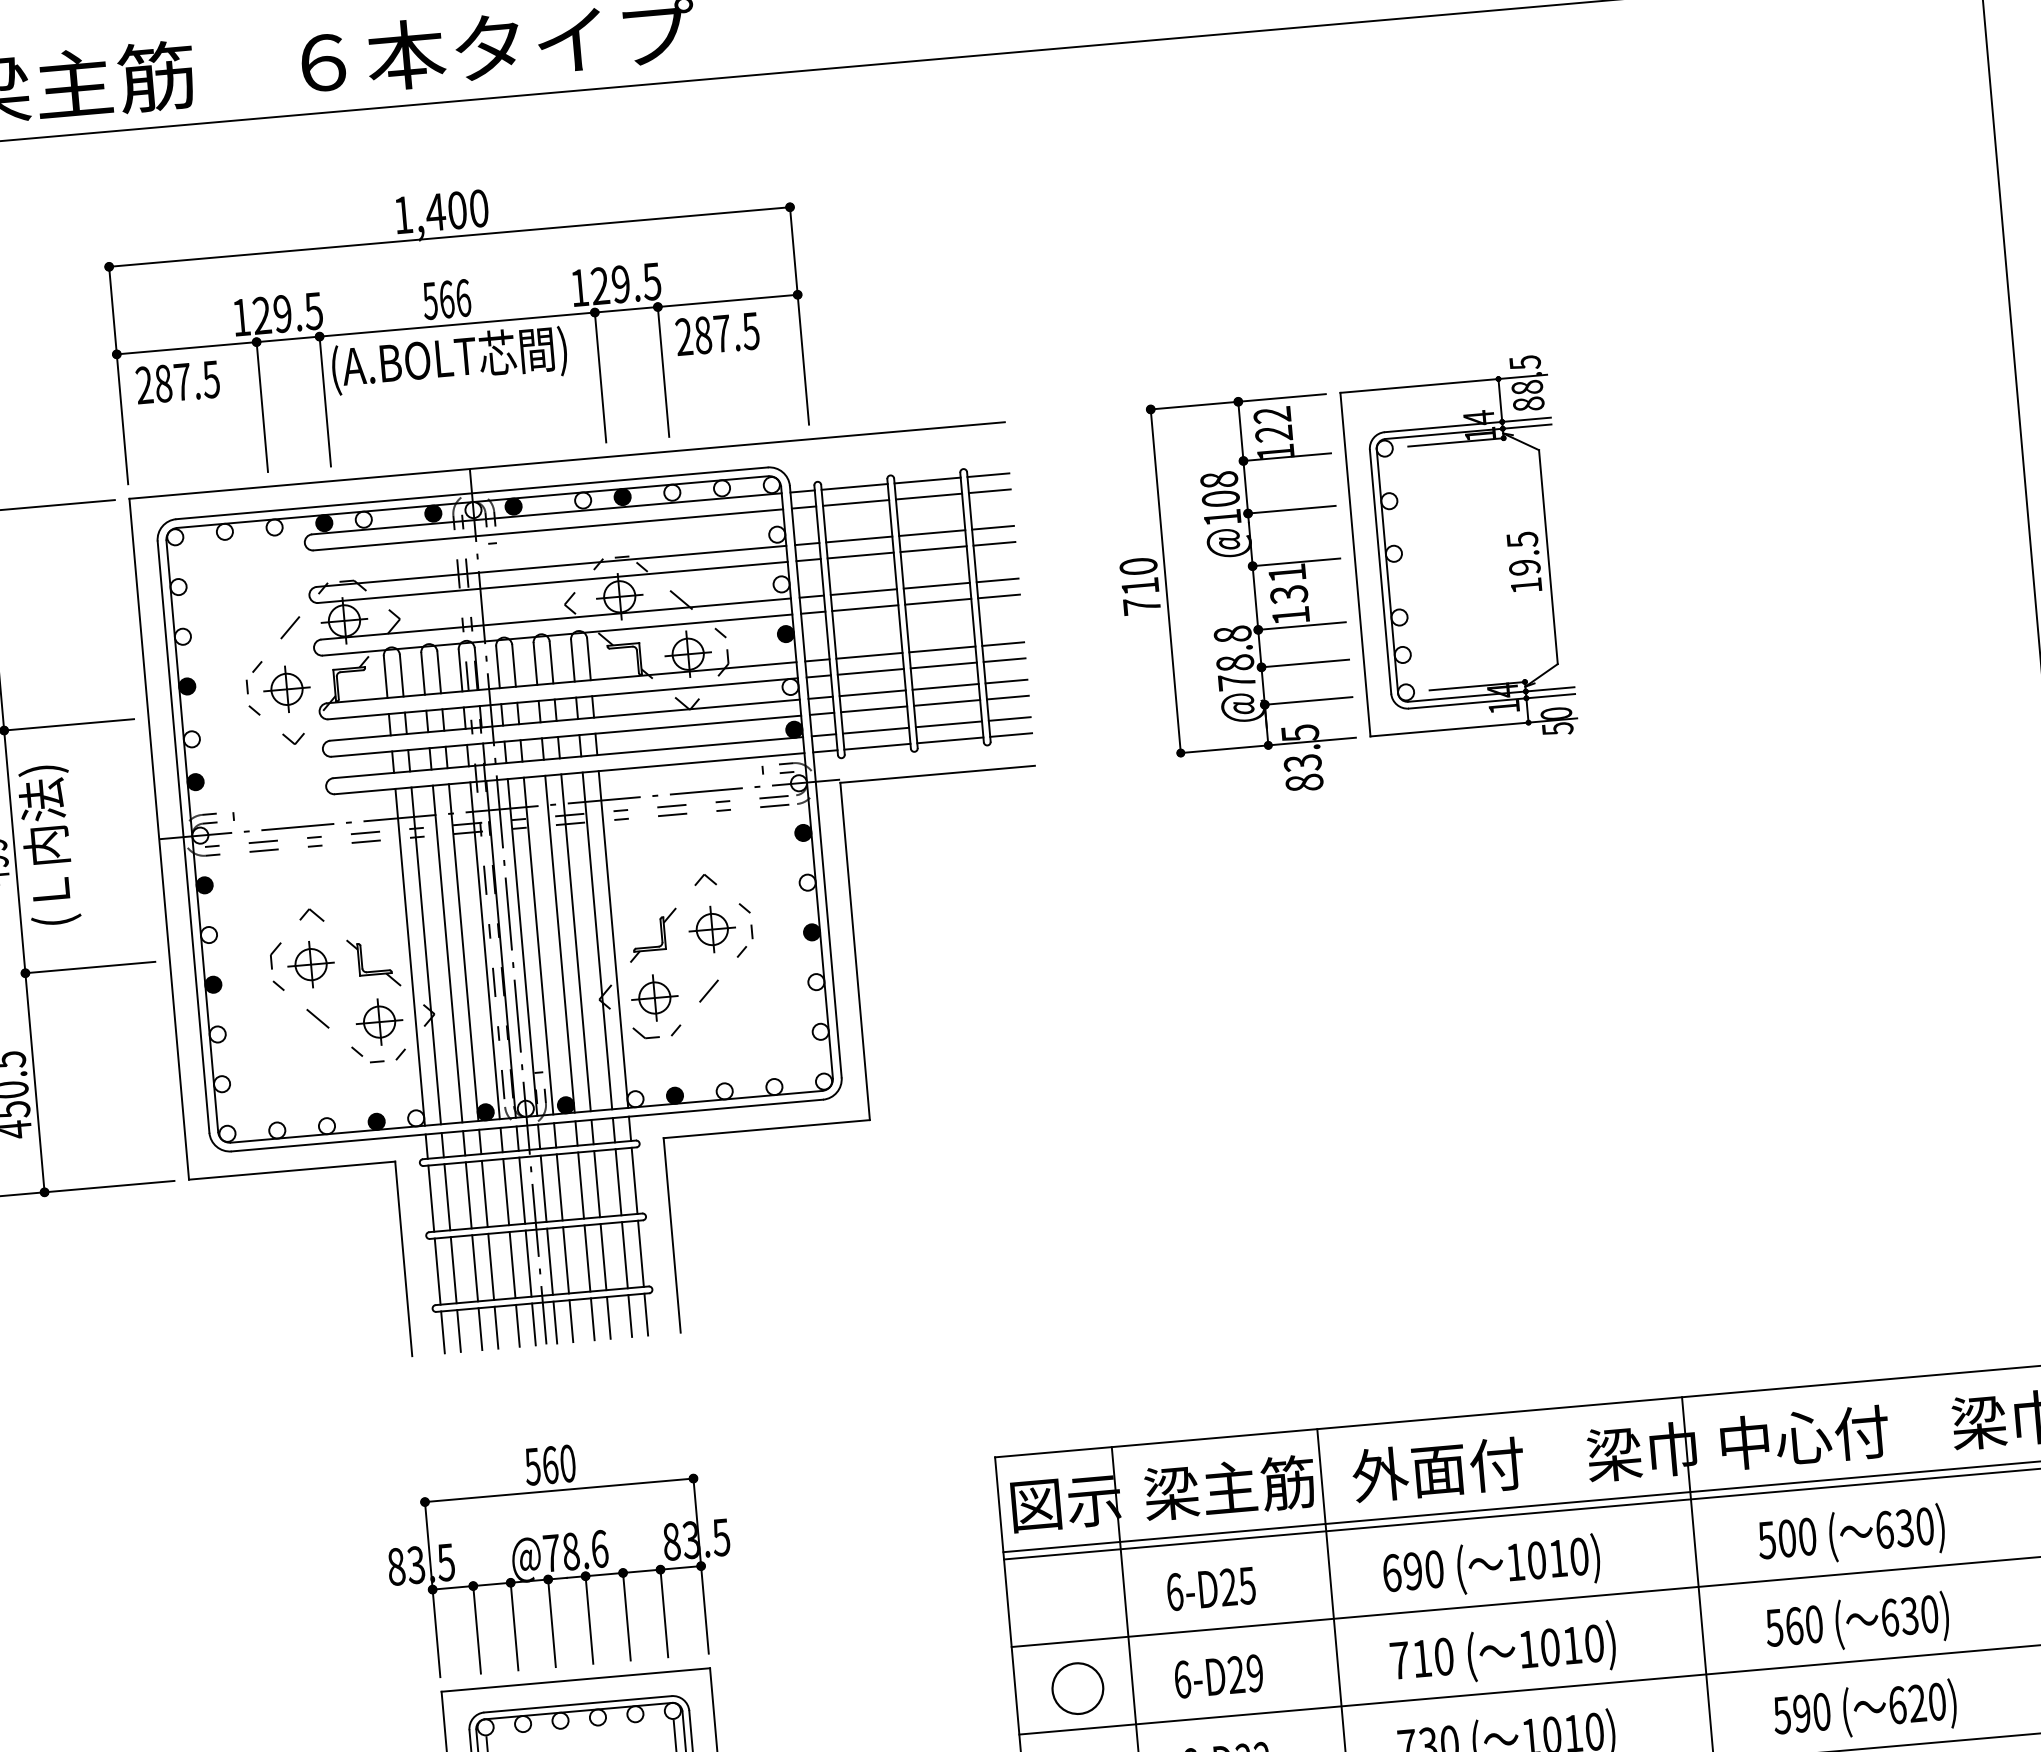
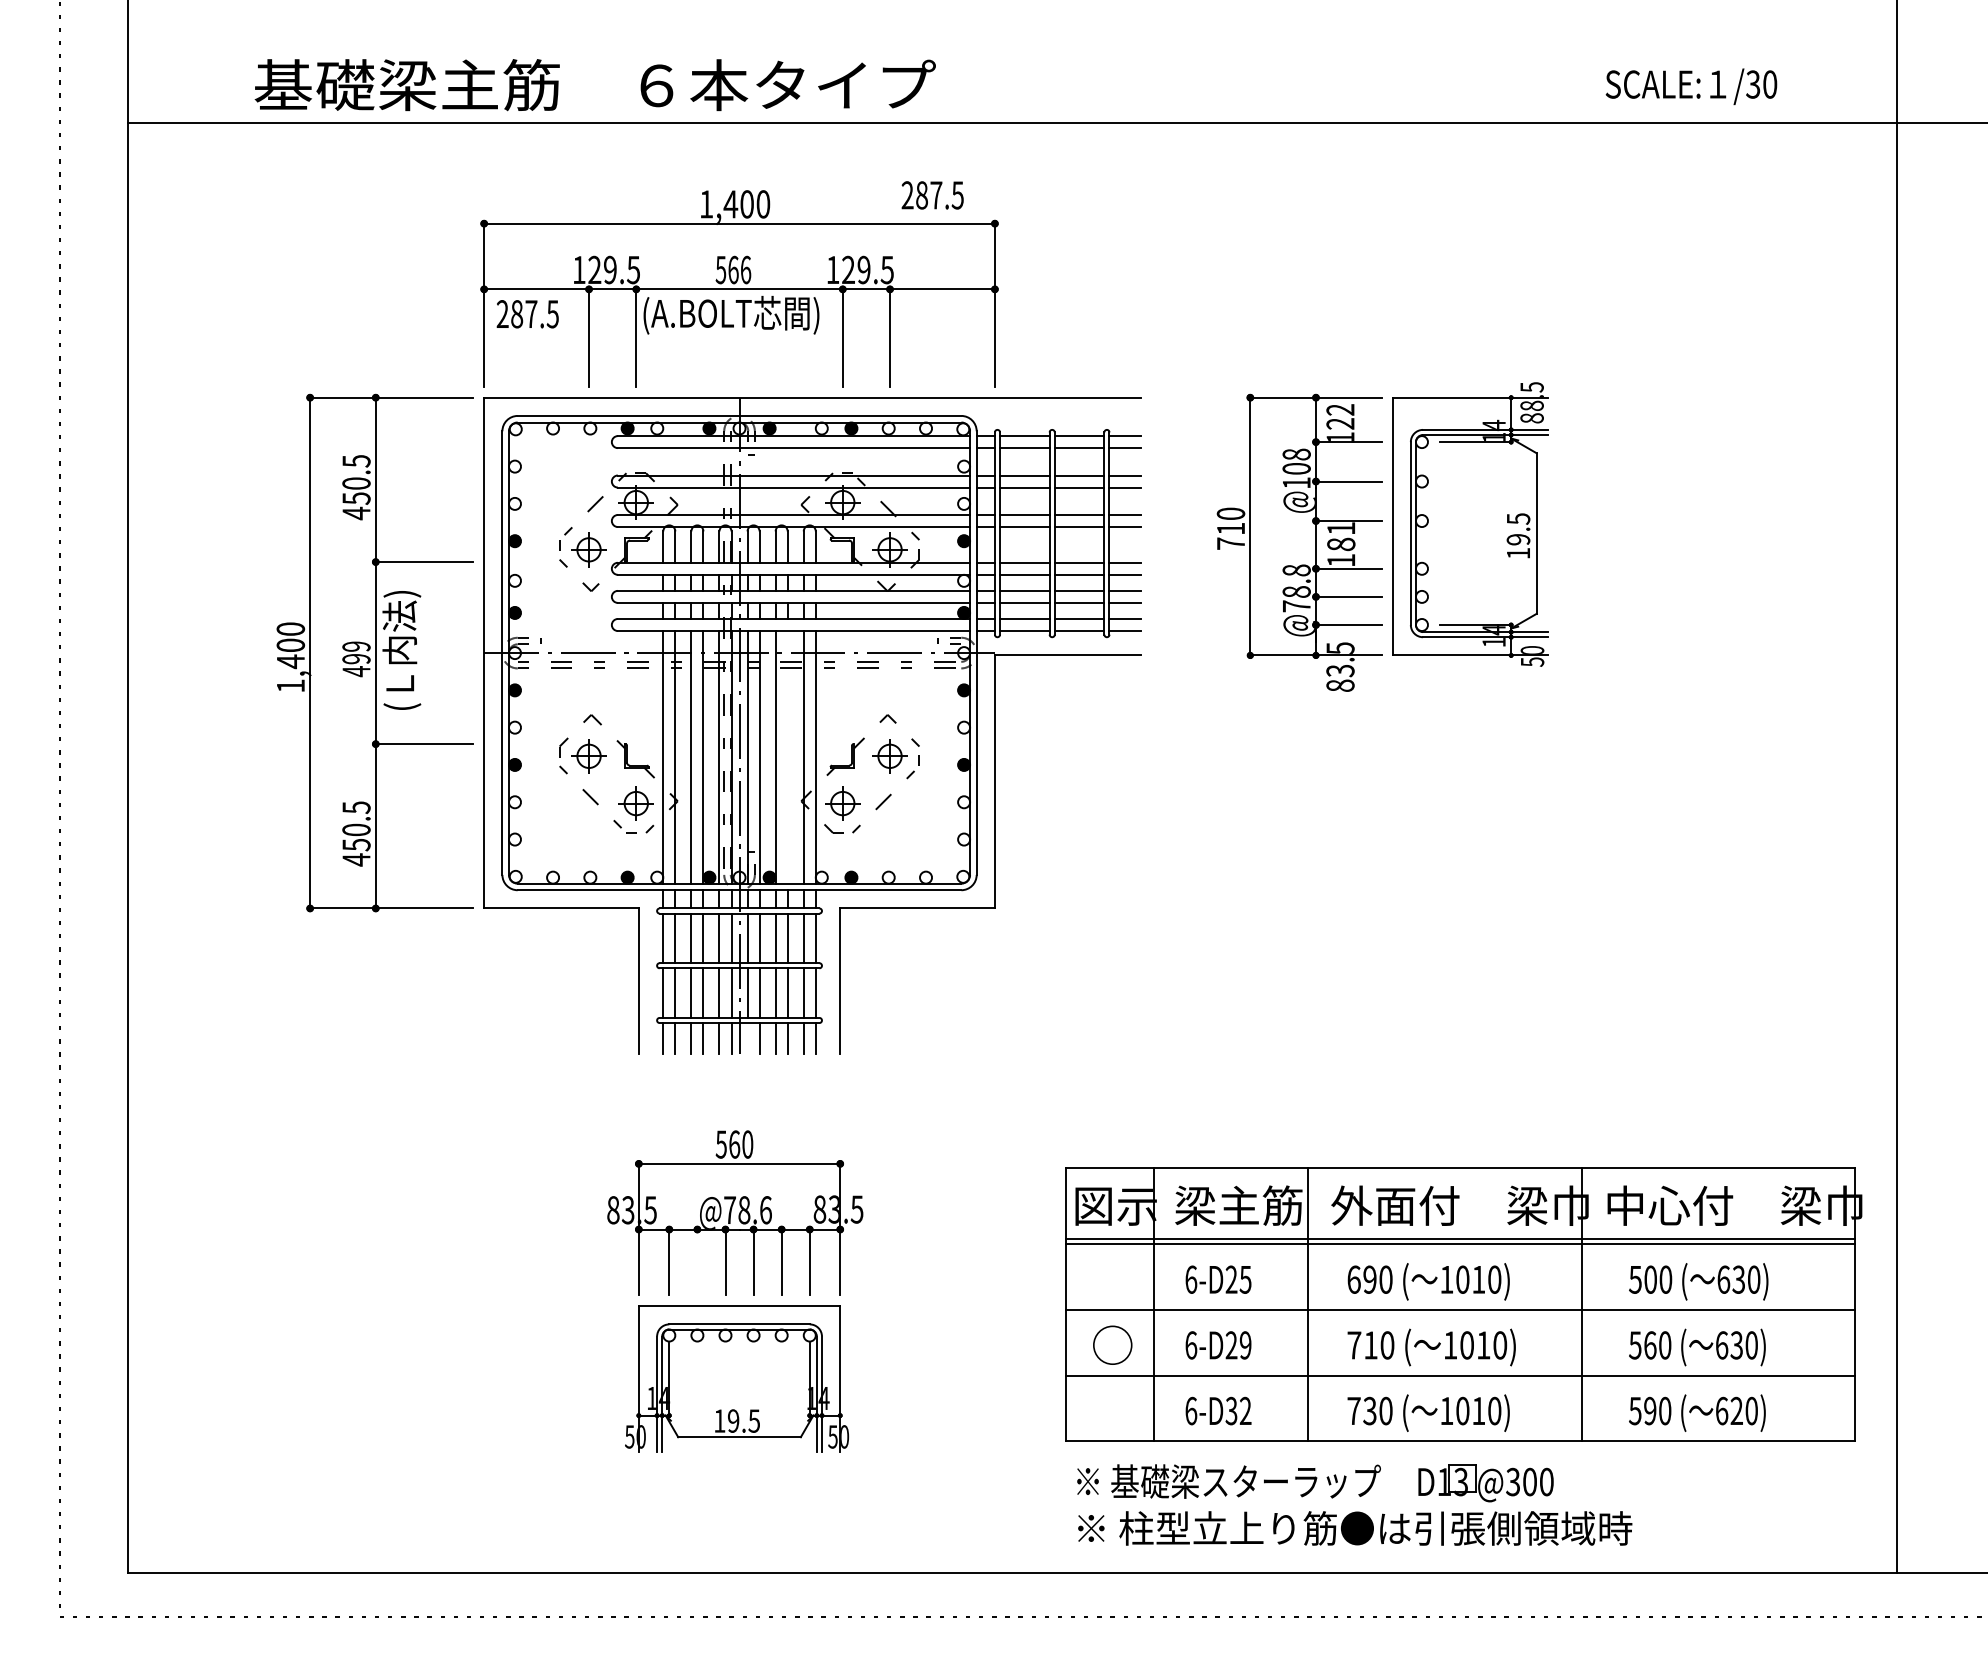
text: (717, 334) -> (932, 195), moved
text: (1289, 594) -> (1341, 544), 131 -> 181
line: (575, 943) -> (787, 757), removed
line: (555, 1322) -> (747, 1038), removed
line: (514, 1626) -> (697, 1262), removed

